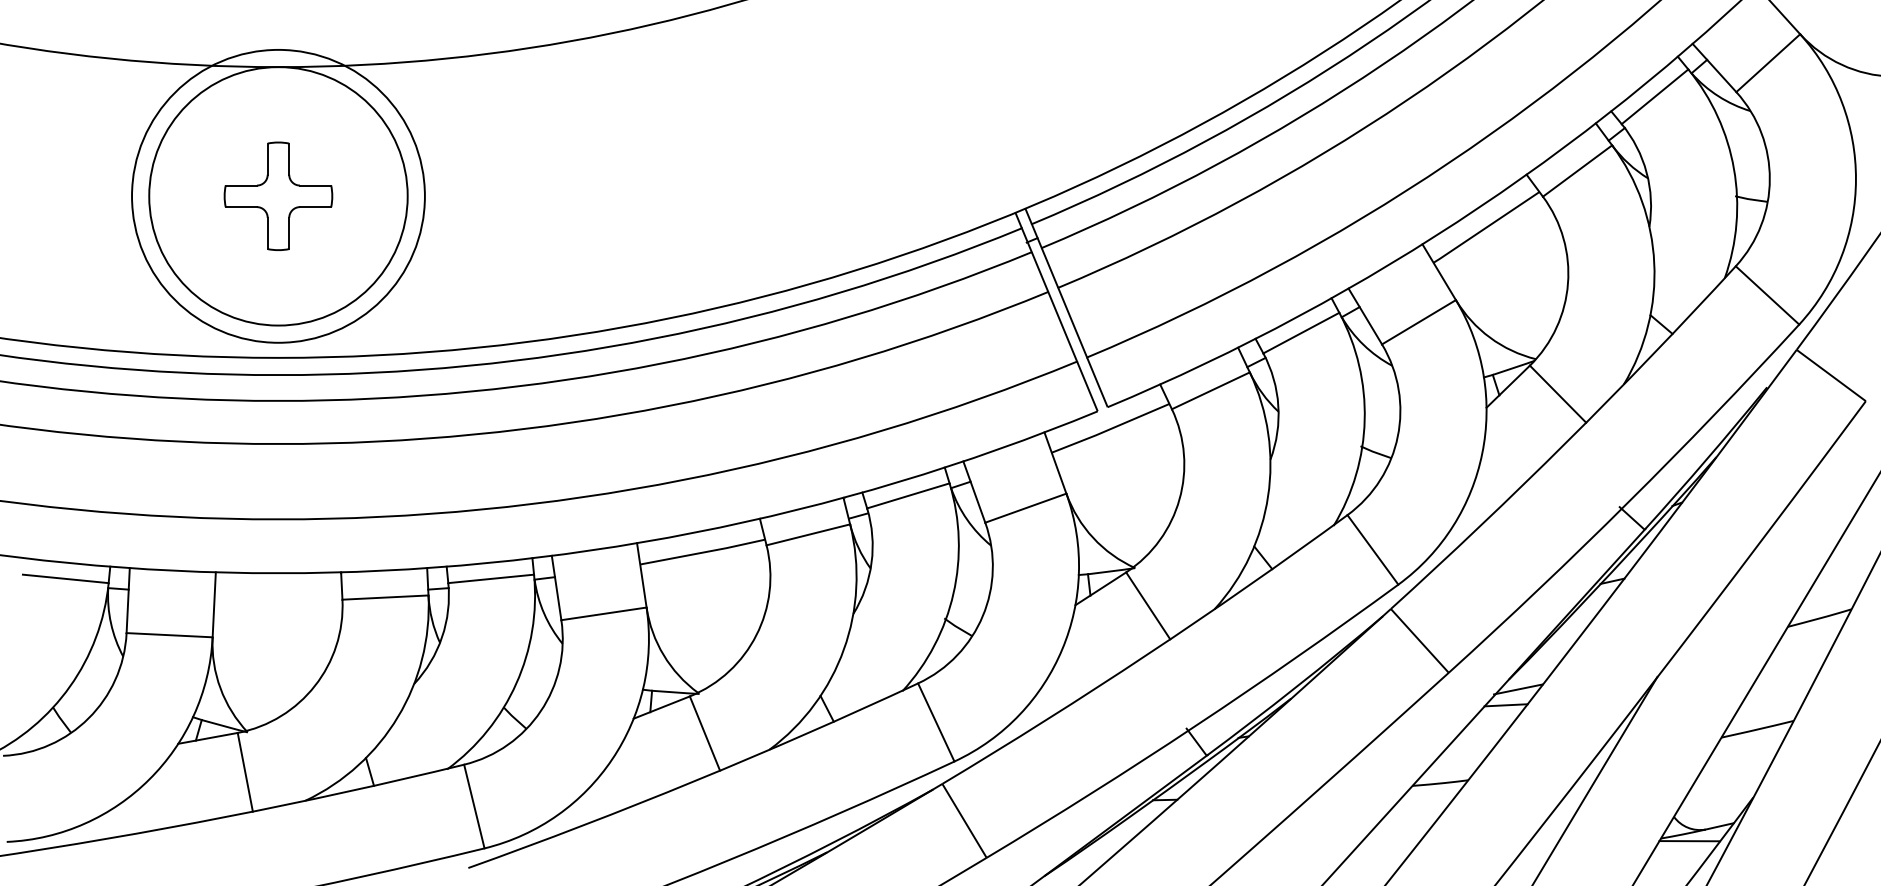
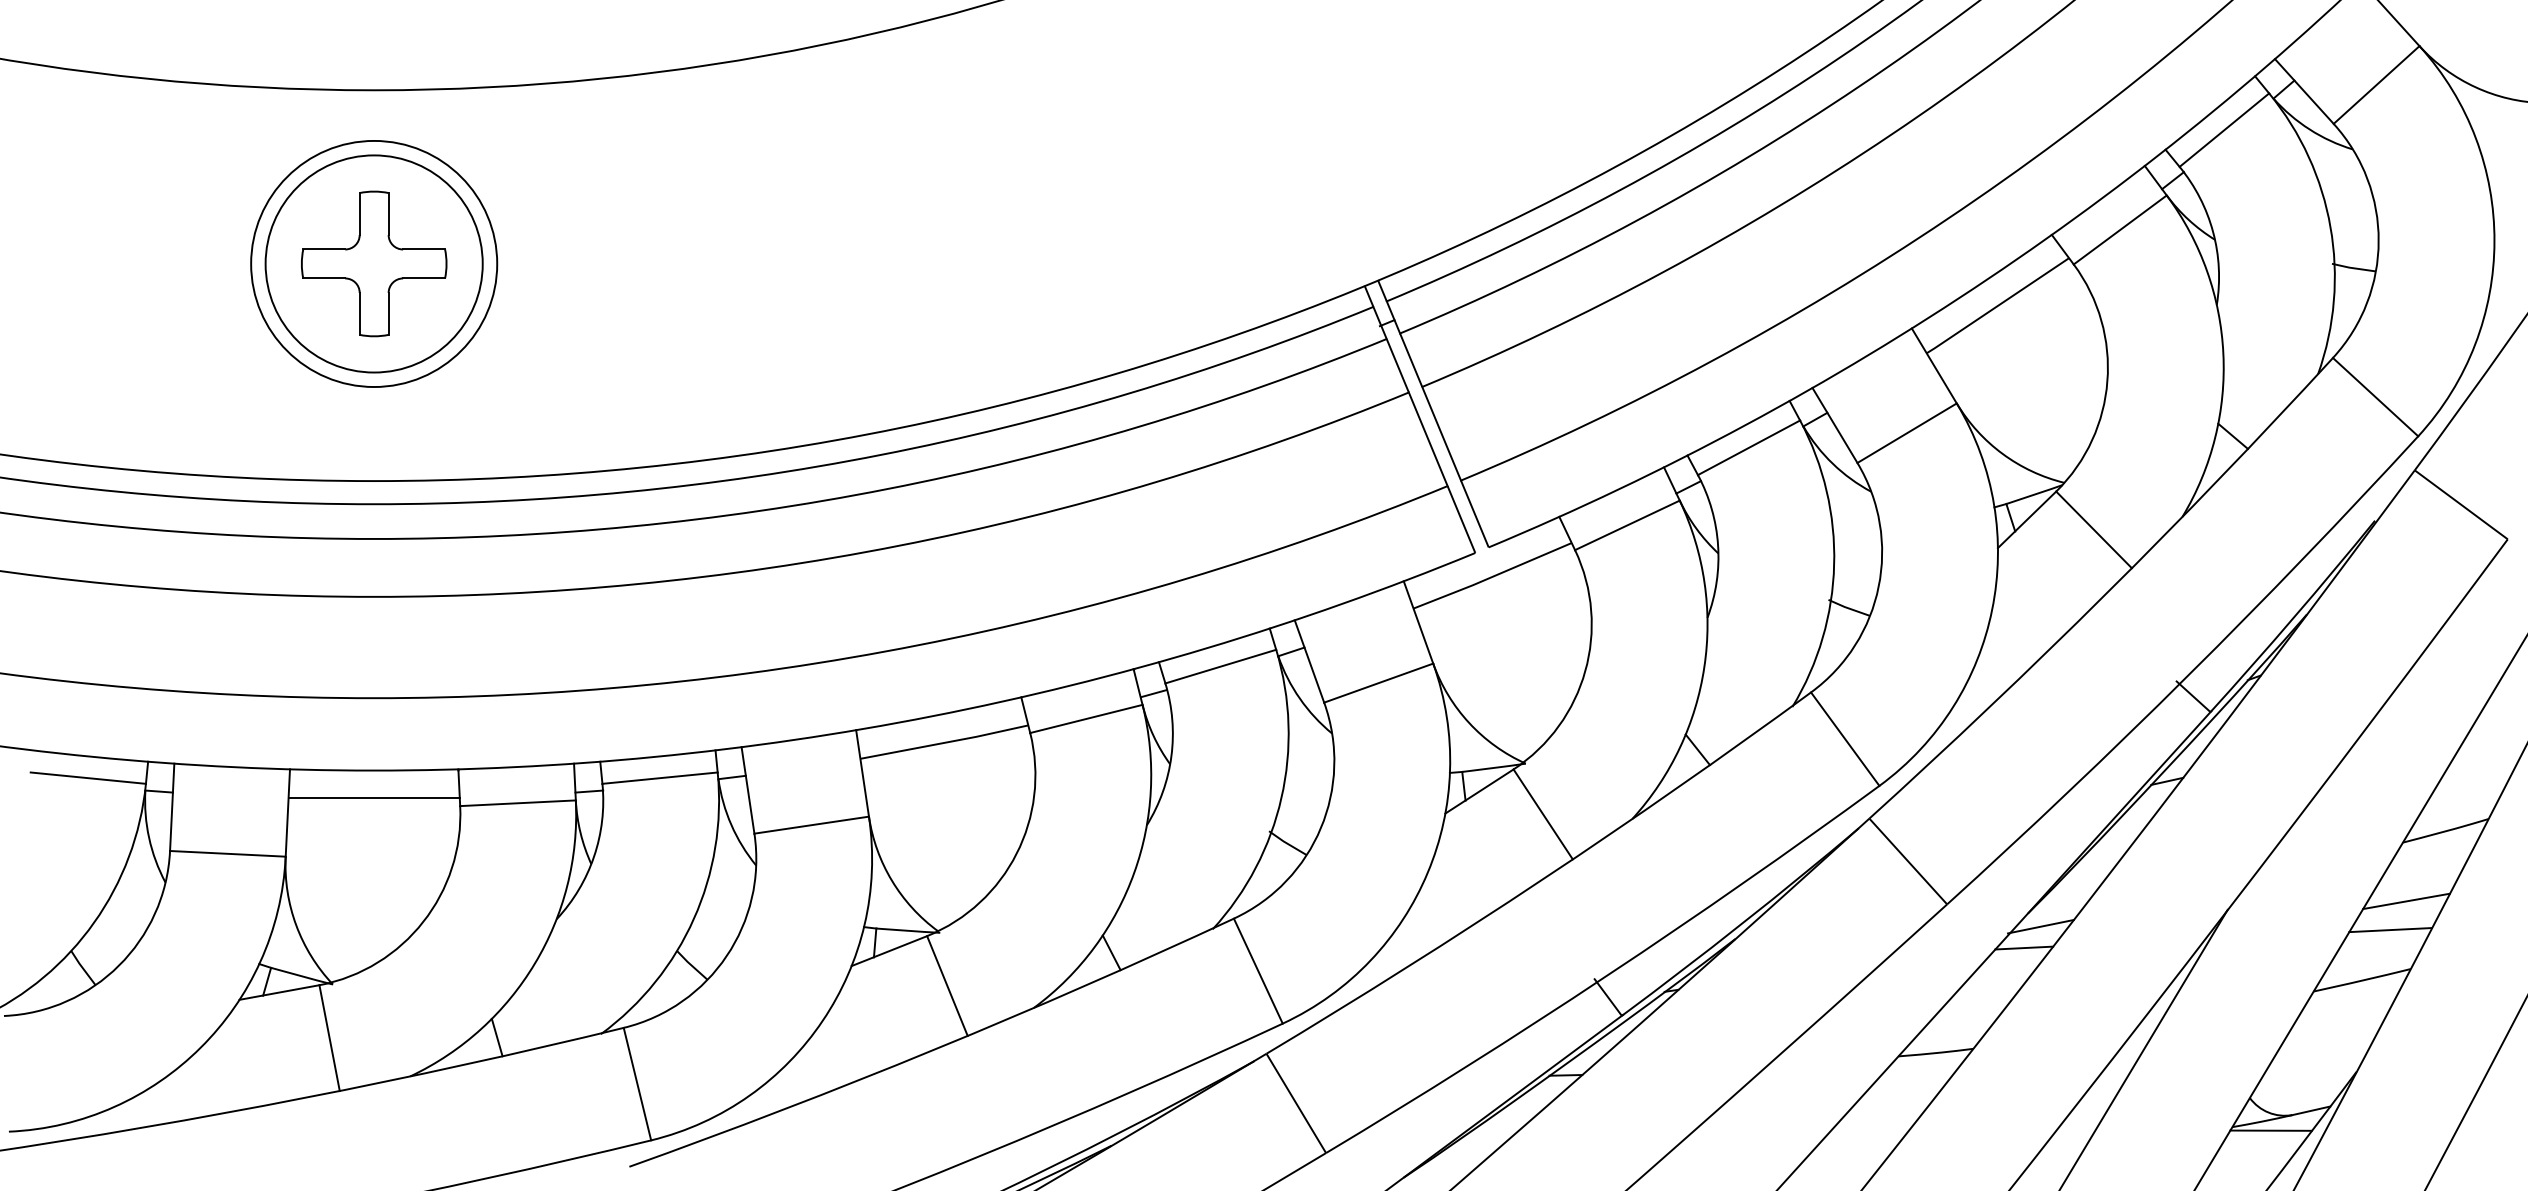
circle: (277, 195) -> (373, 263), size x0.62
circle: (278, 195) -> (374, 263), size x0.62
line: (277, 594) -> (373, 798), added
line: (1790, 670) -> (2406, 901), added
line: (1778, 692) -> (2390, 930), added

